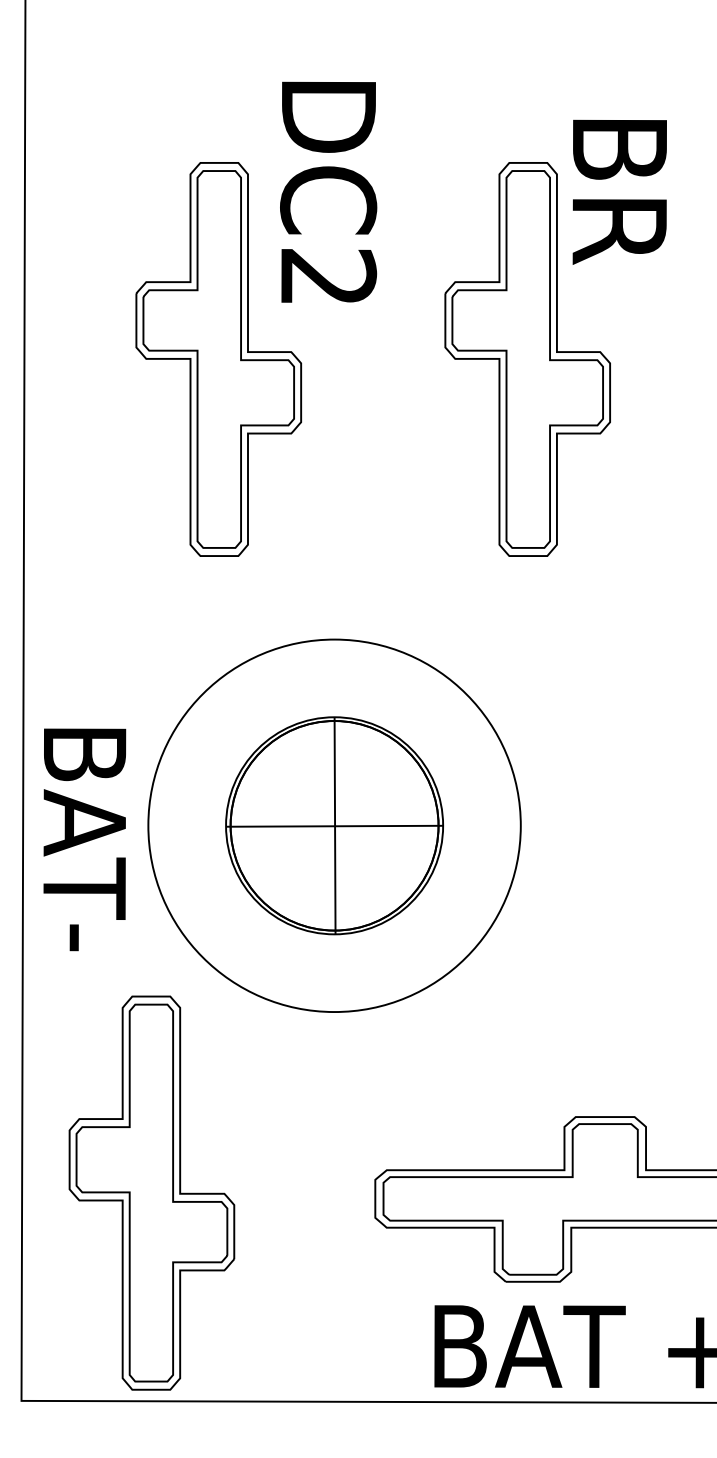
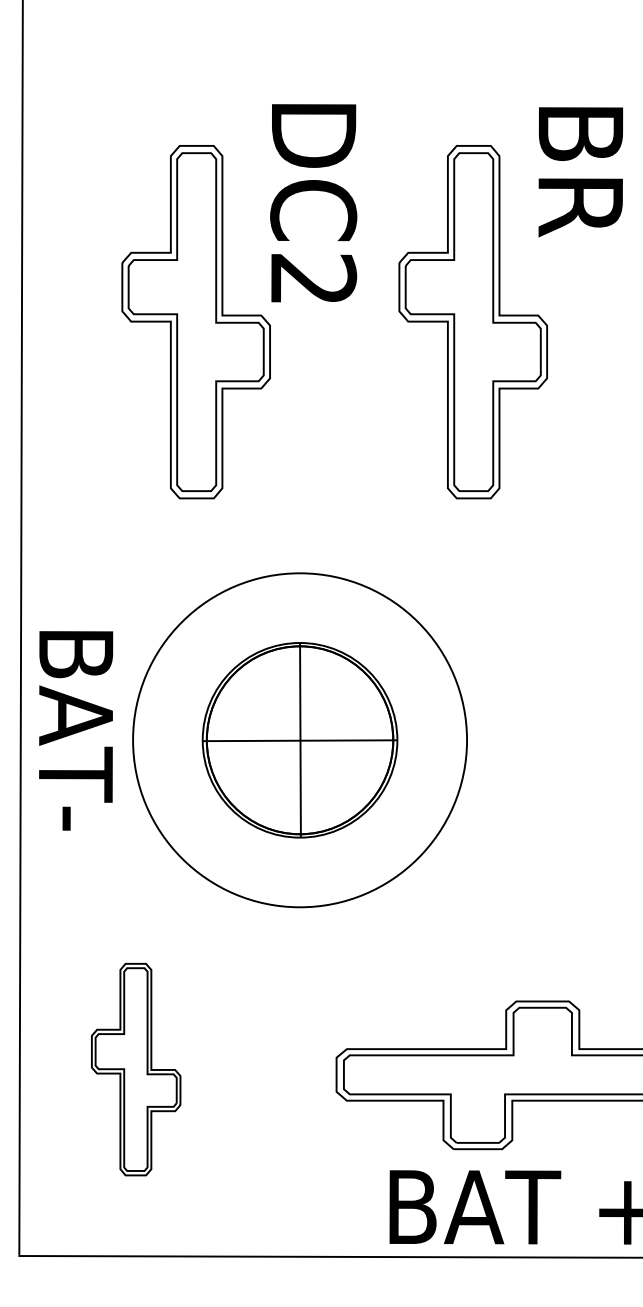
text: (328, 192) -> (313, 203), moved
text: (619, 192) -> (580, 172), moved
text: (85, 839) -> (76, 730), moved
part: (151, 1192) -> (135, 1069), size x0.6

